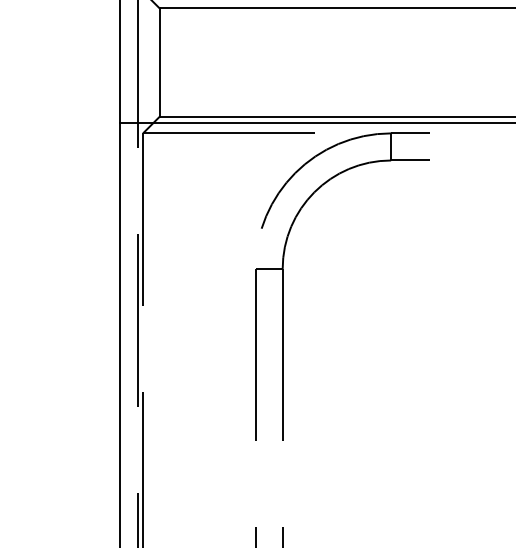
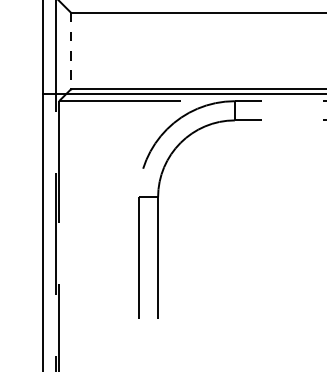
line: (159, 63) -> (70, 51), solid -> dashed

